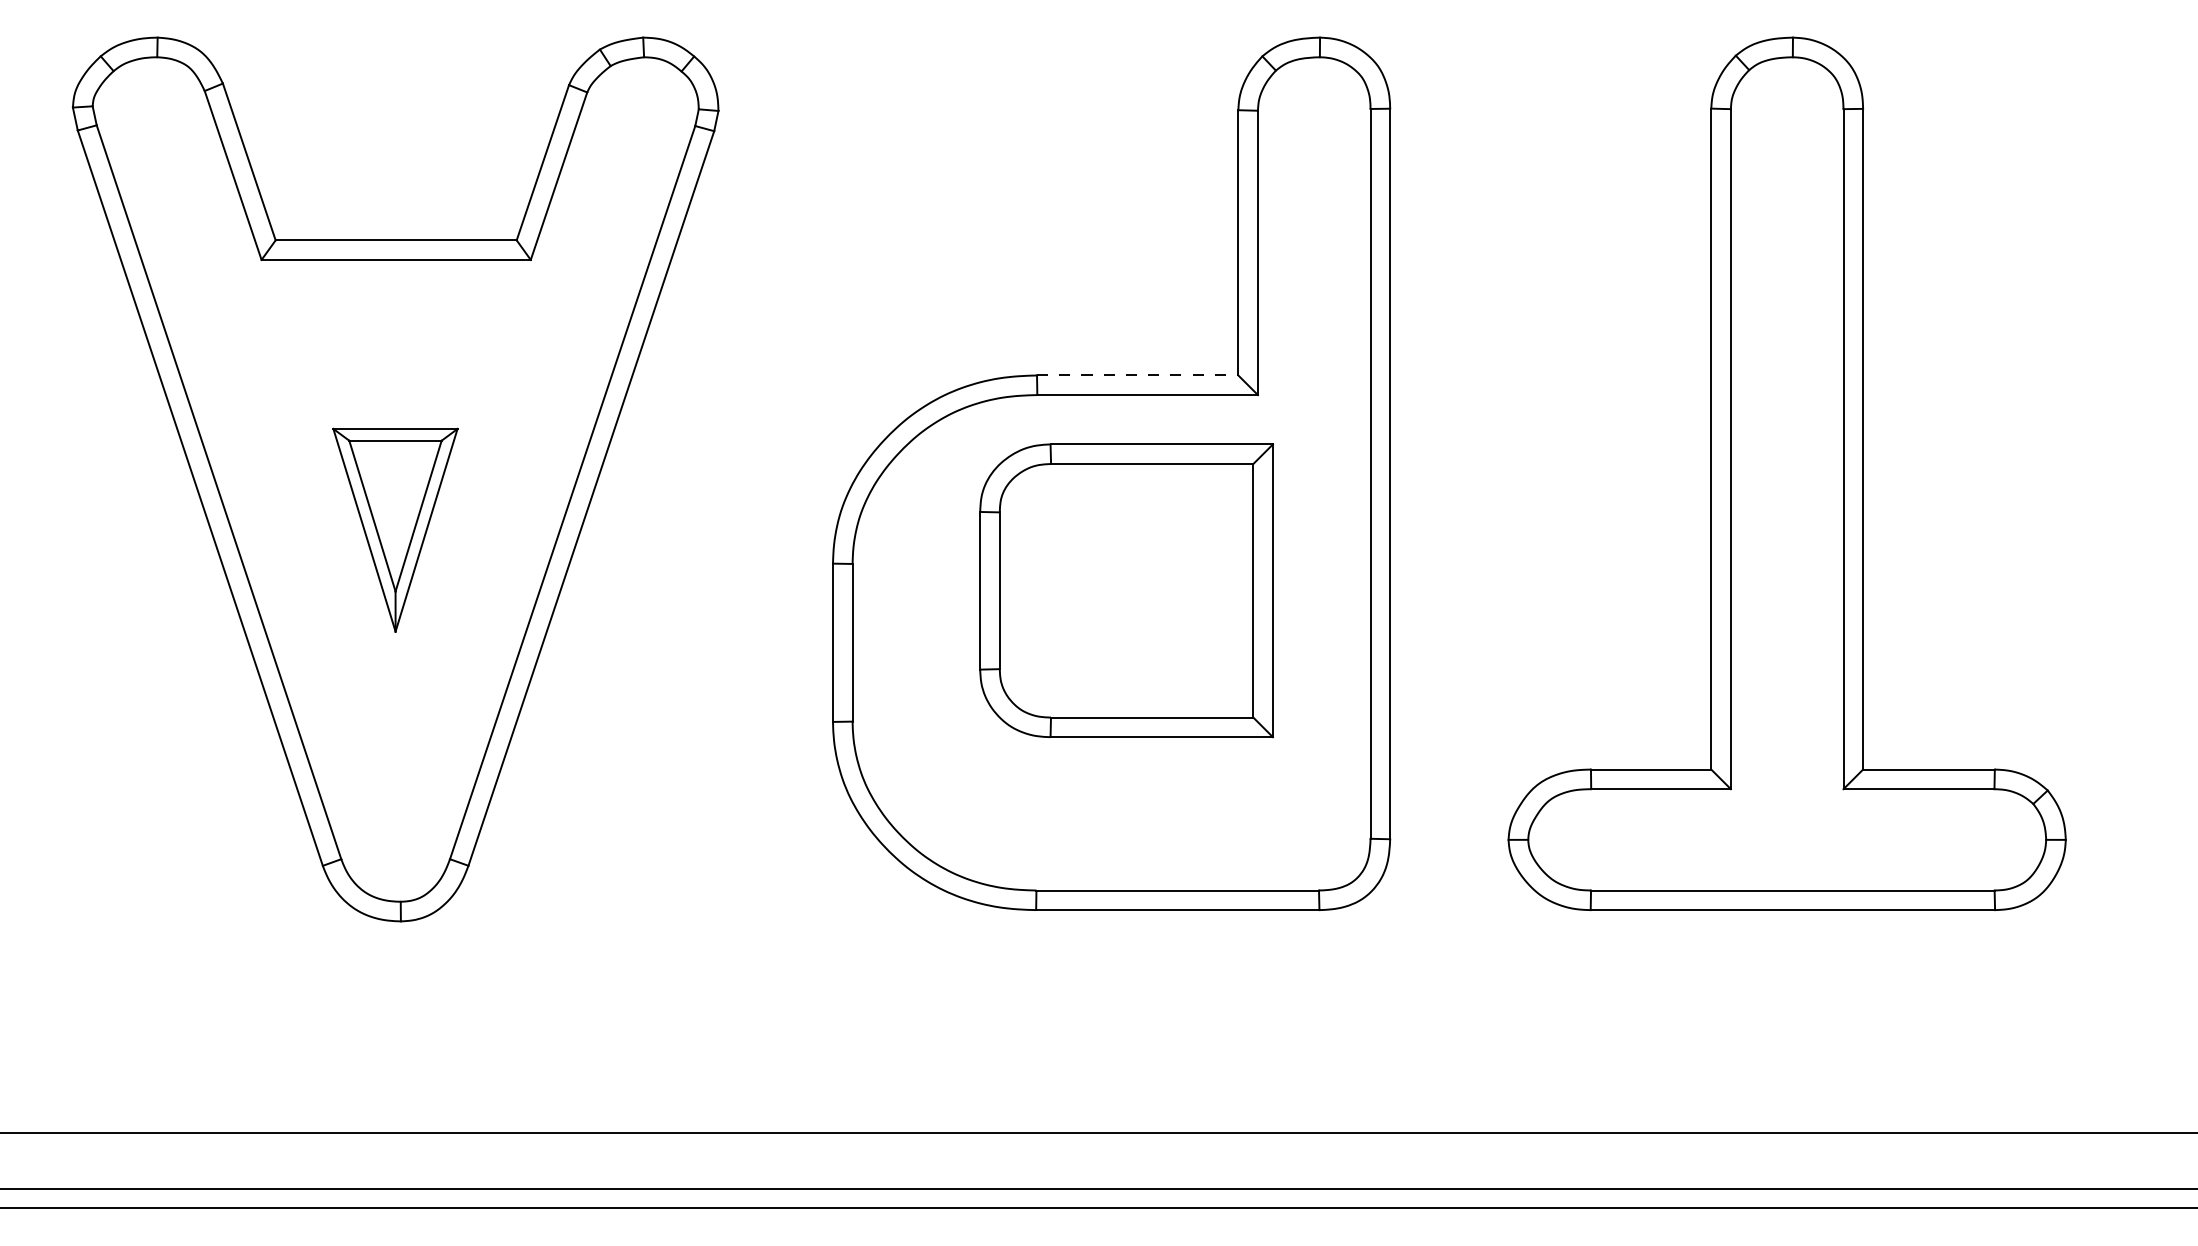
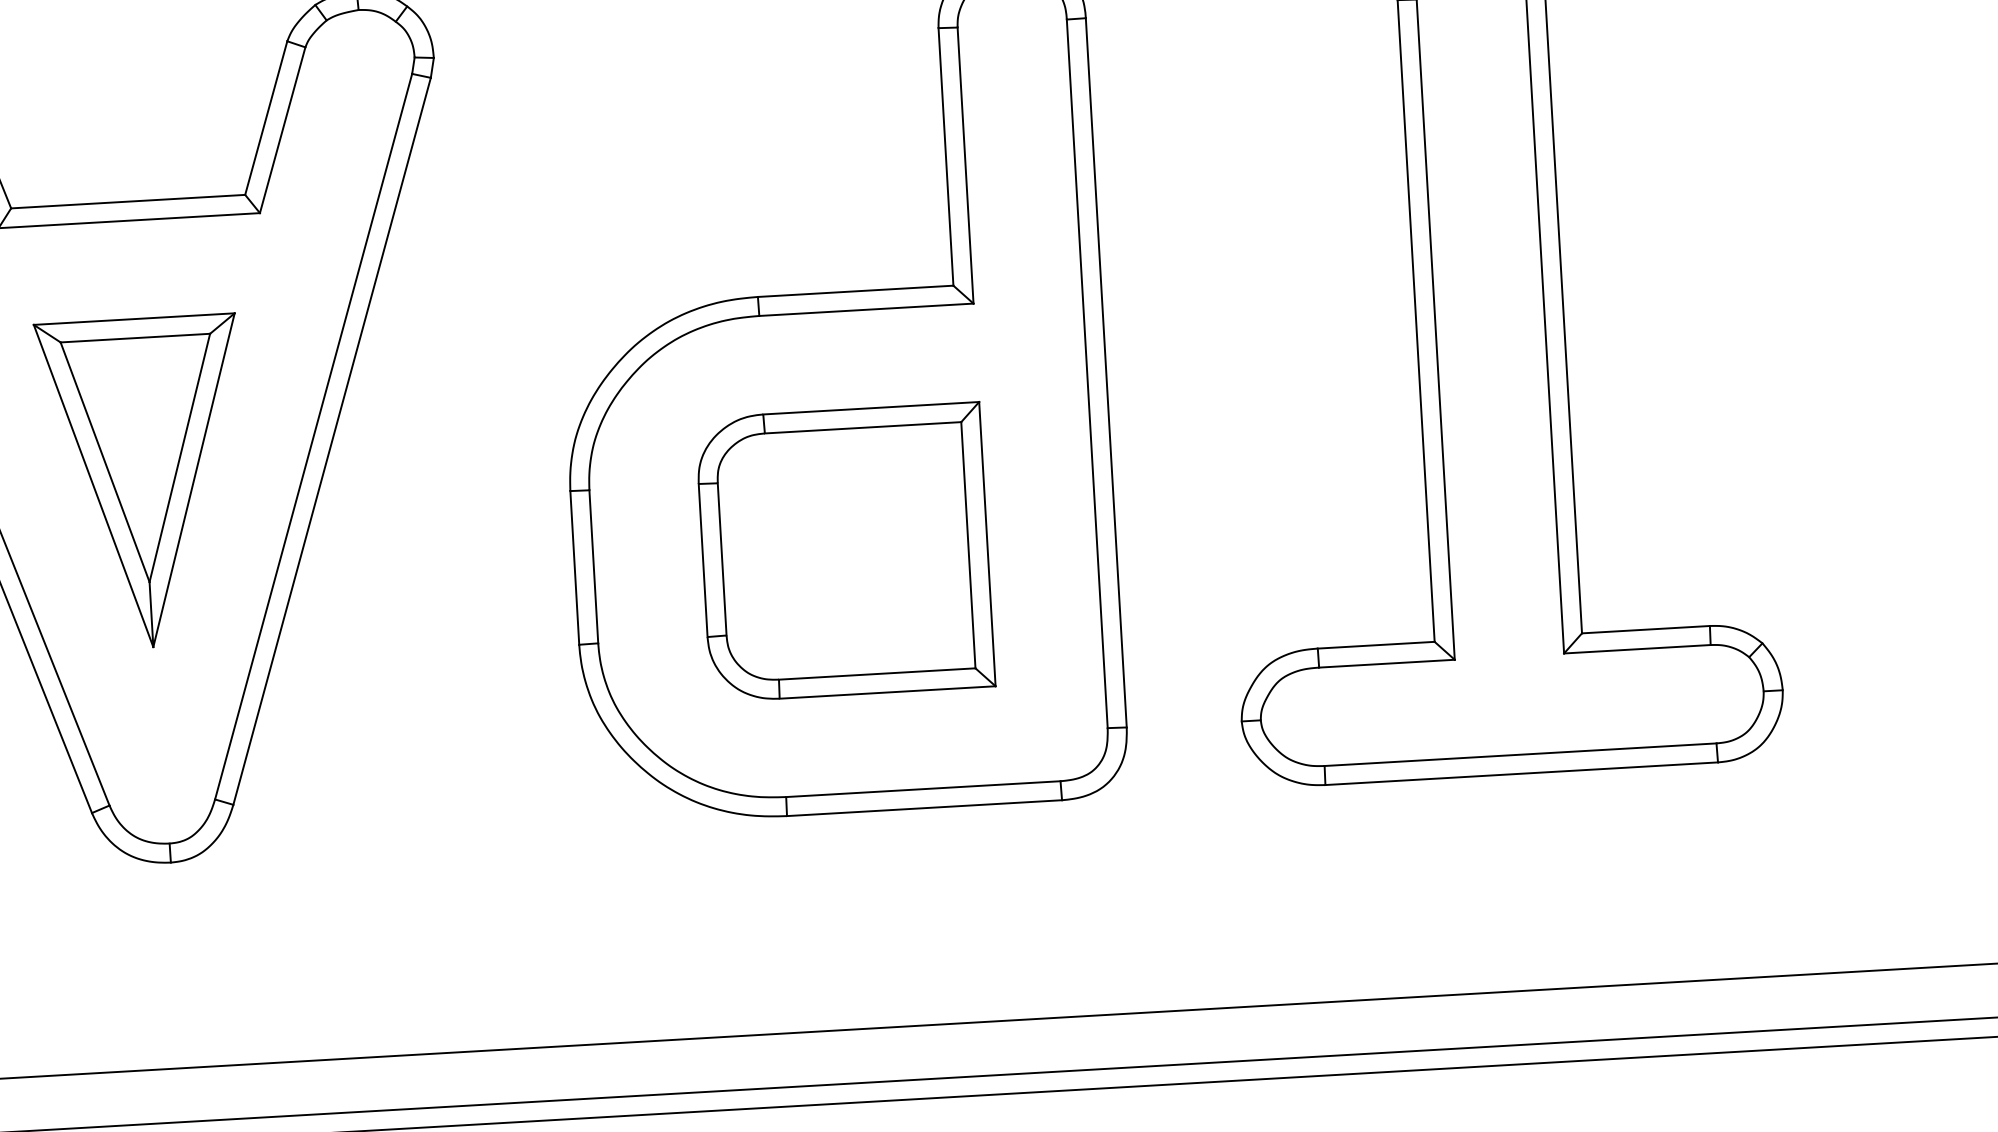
line: (1137, 375) -> (855, 291), dashed -> solid
part: (395, 530) -> (143, 483), size x1.67
part: (1126, 590) -> (845, 552), moved

